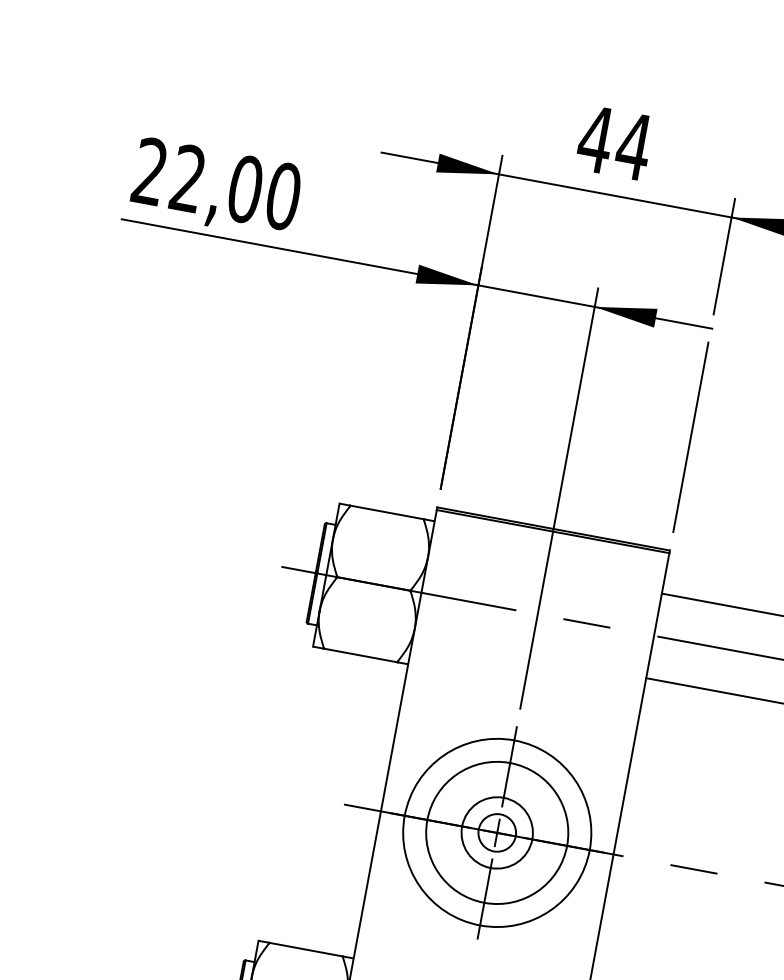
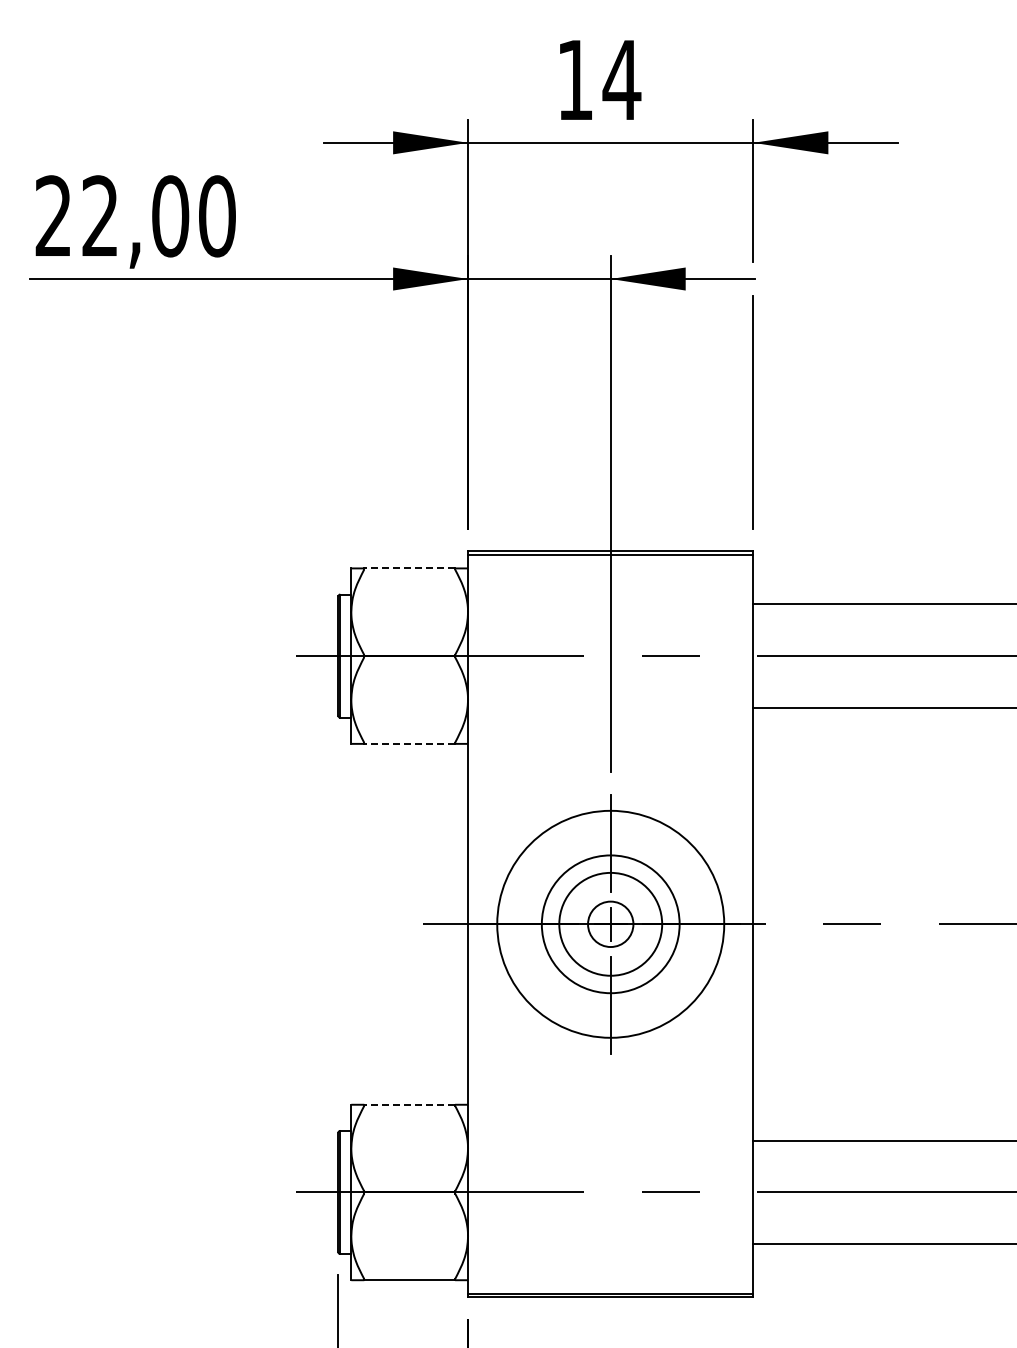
text: (595, 138) -> (574, 79), 44 -> 14
line: (386, 512) -> (409, 568), solid -> dashed
line: (360, 655) -> (409, 743), solid -> dashed
circle: (497, 833) -> (610, 924), size x0.6
circle: (497, 833) -> (610, 924), size x1.6
line: (305, 949) -> (409, 1104), solid -> dashed

